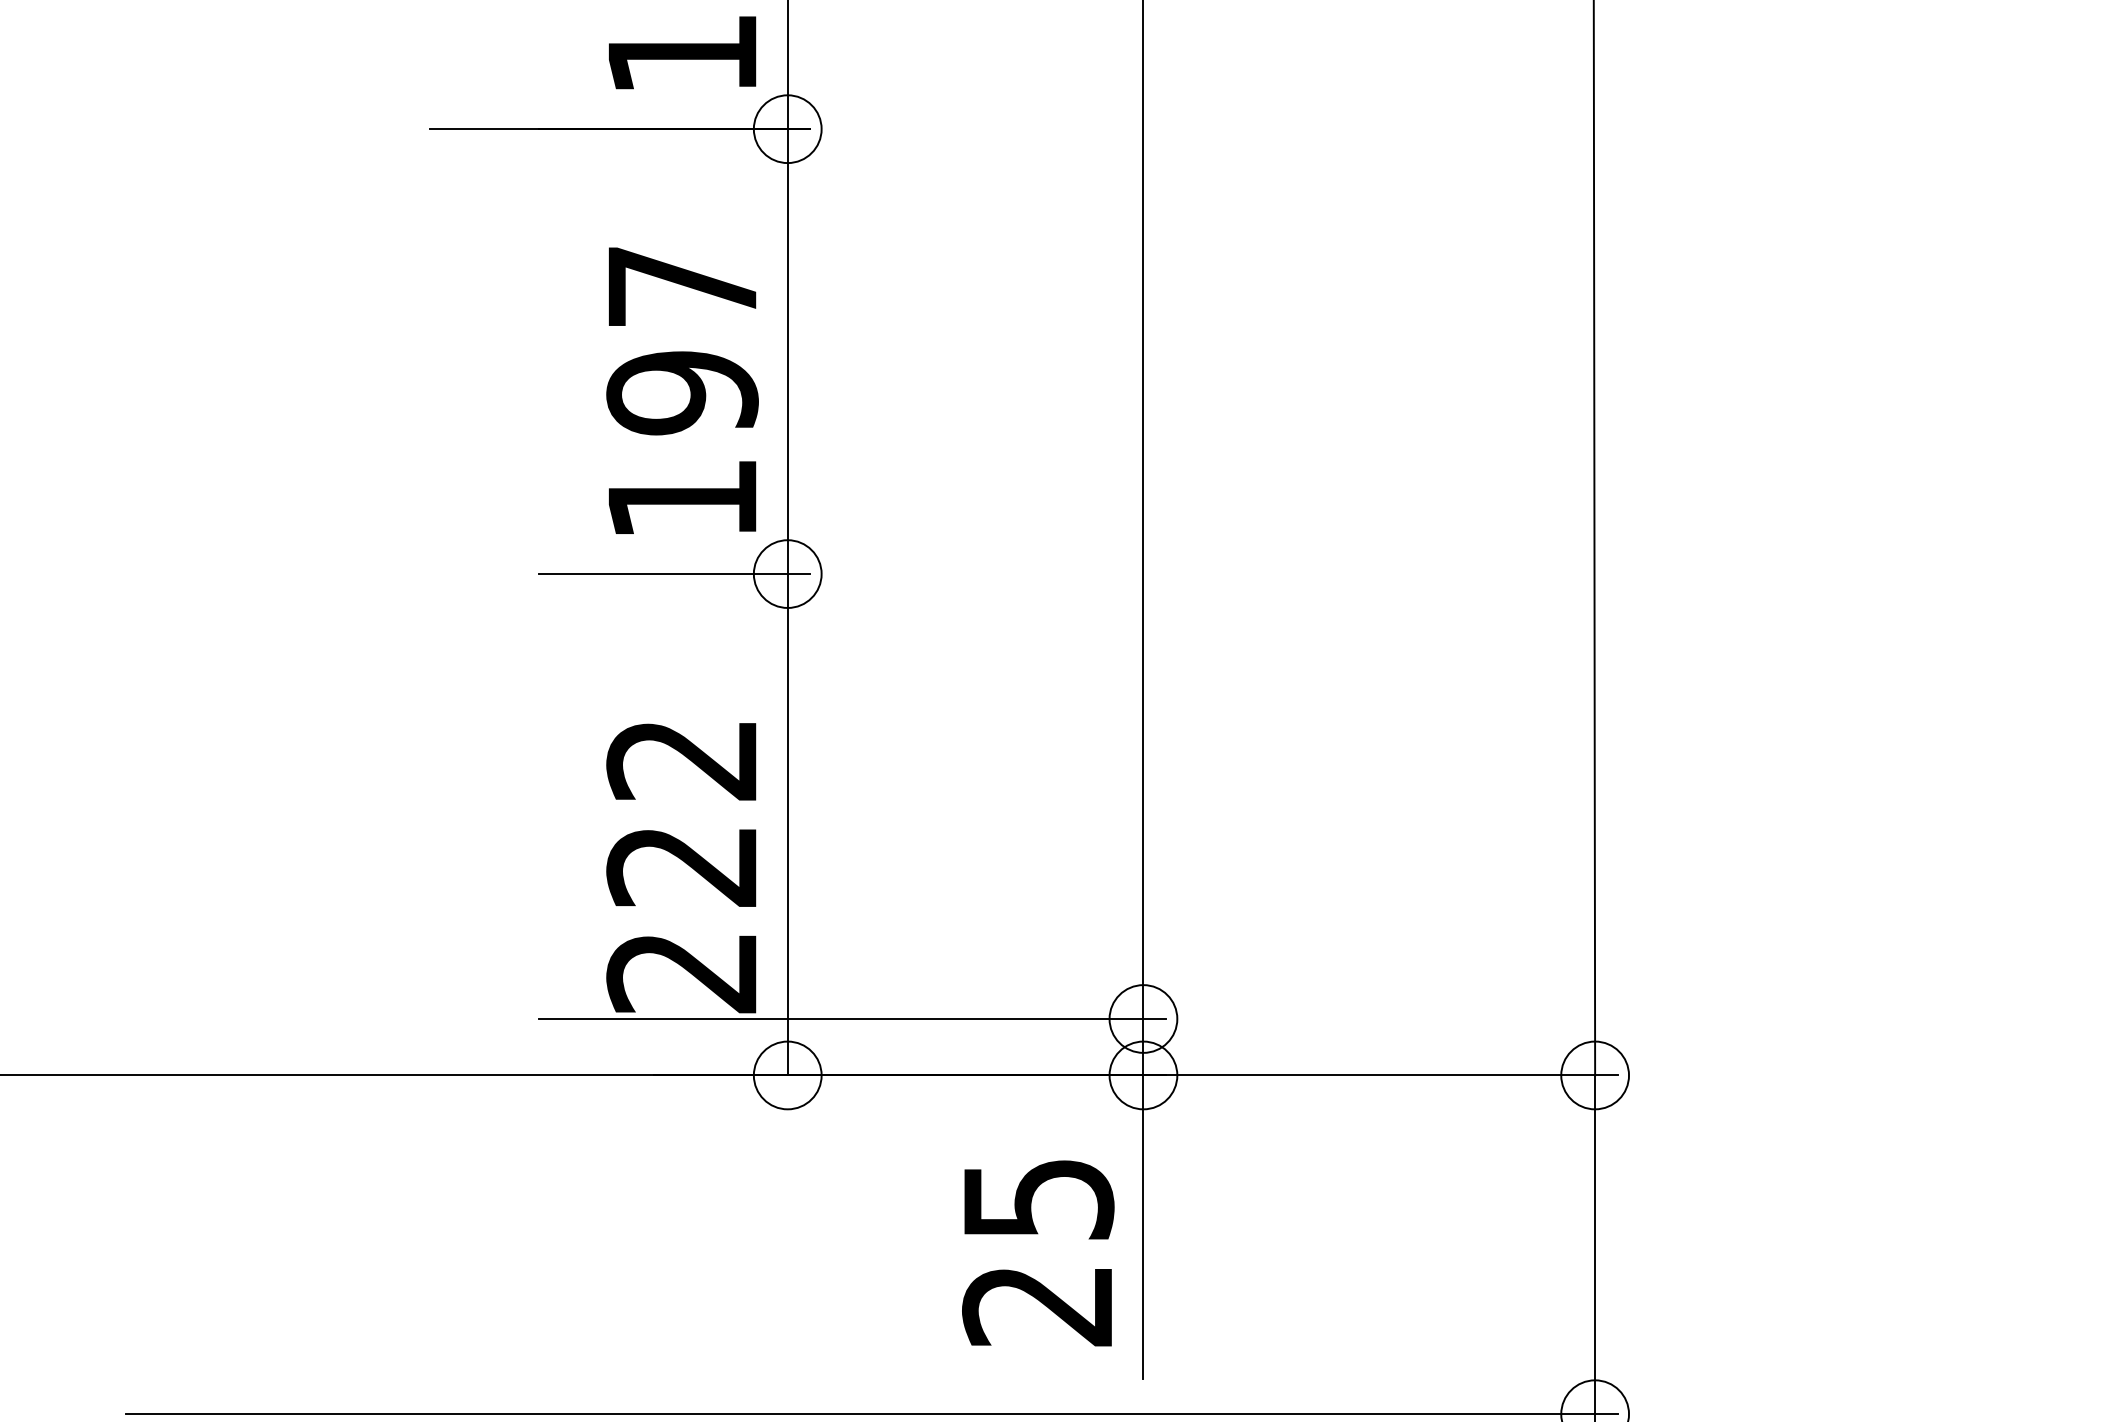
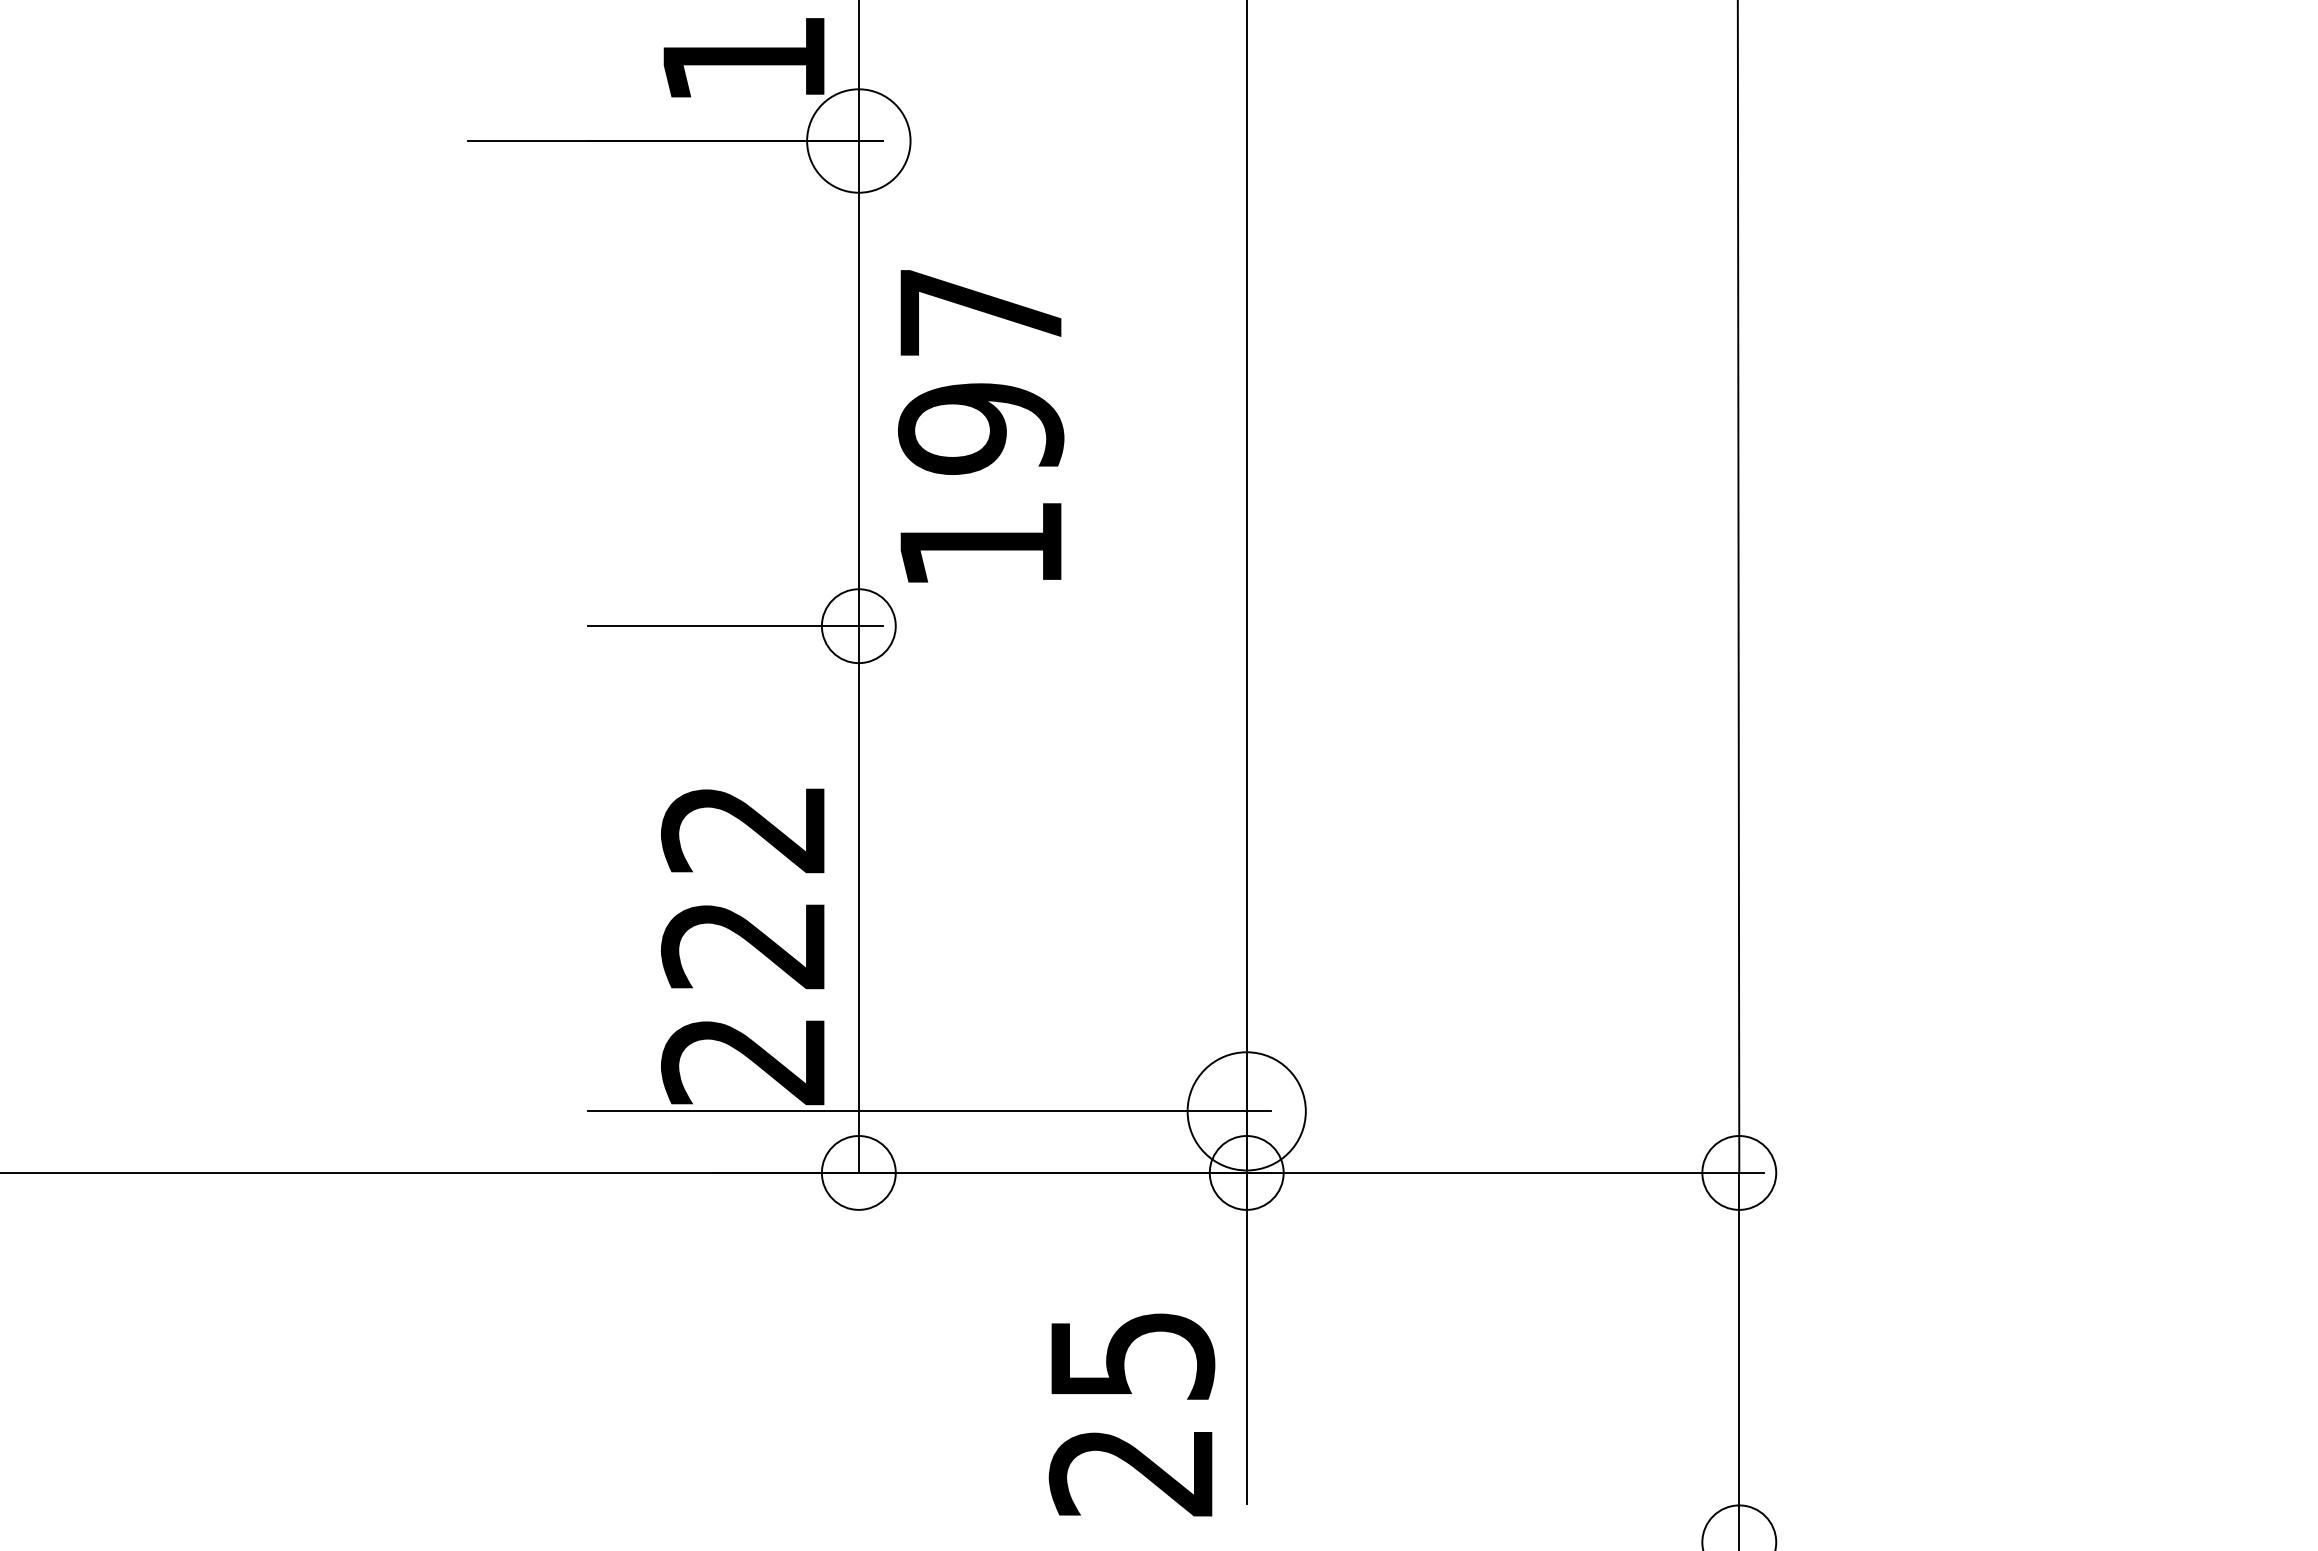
circle: (787, 128) -> (858, 140), size x1.4
text: (682, 390) -> (981, 426), moved
circle: (1143, 1019) -> (1246, 1111), size x1.6
text: (1037, 1252) -> (1131, 1414), moved
line: (871, 1414) -> (950, 1542), removed

